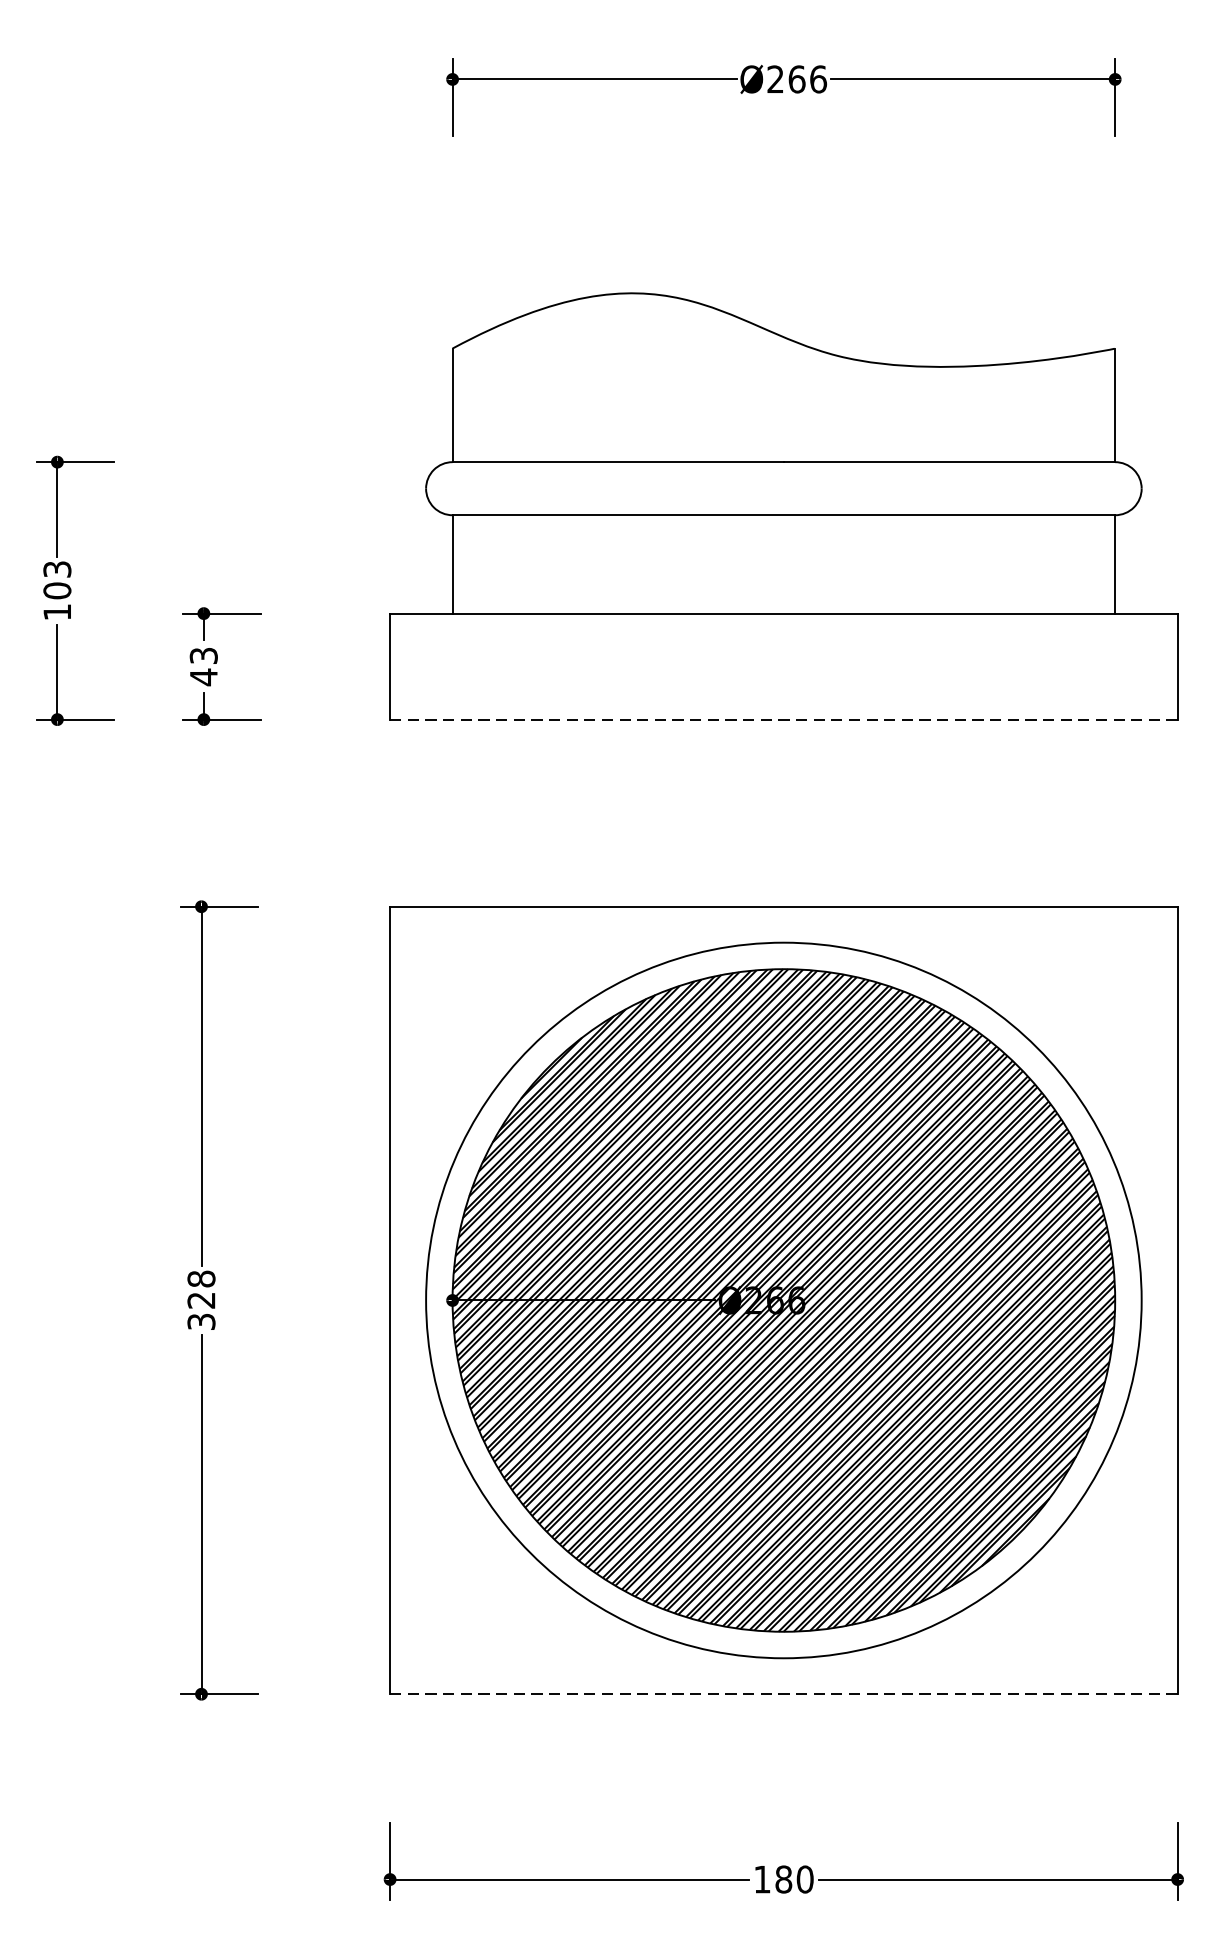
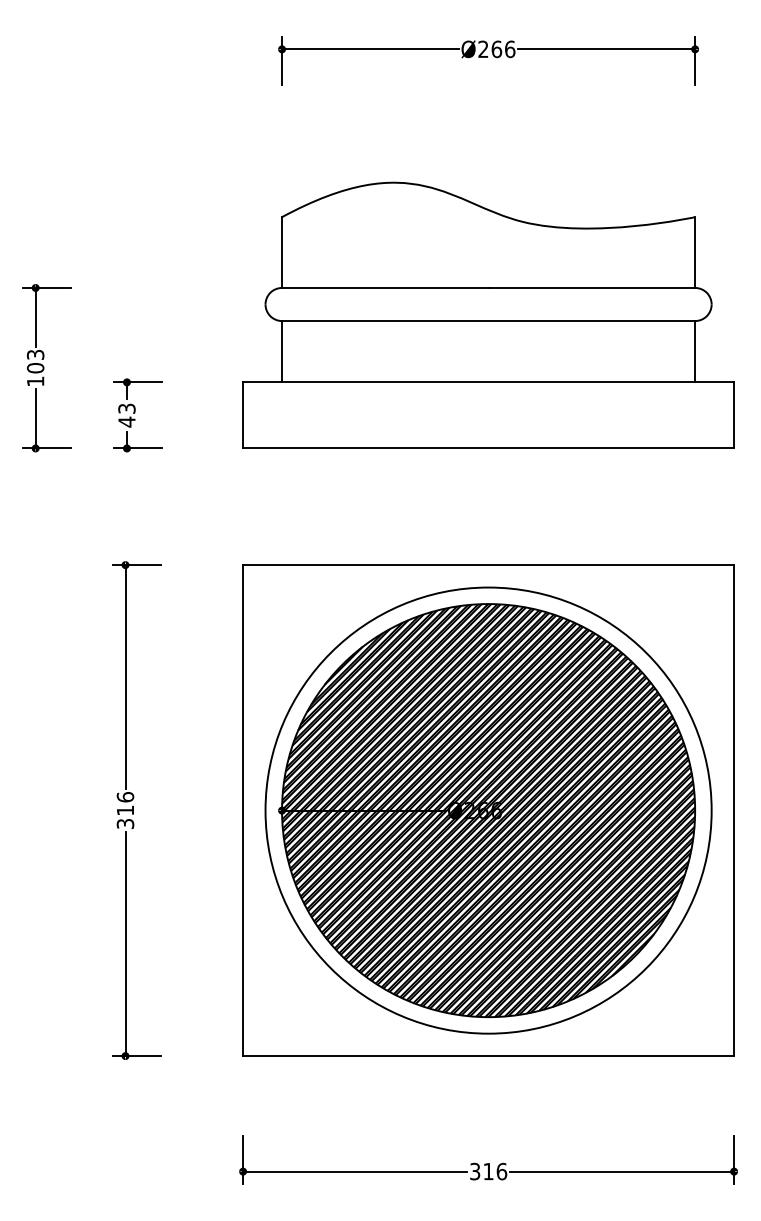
line: (785, 719) -> (489, 448), dashed -> solid
text: (201, 1289) -> (125, 803), 328 -> 316
line: (785, 1694) -> (489, 1056), dashed -> solid
text: (783, 1879) -> (488, 1171), 180 -> 316

